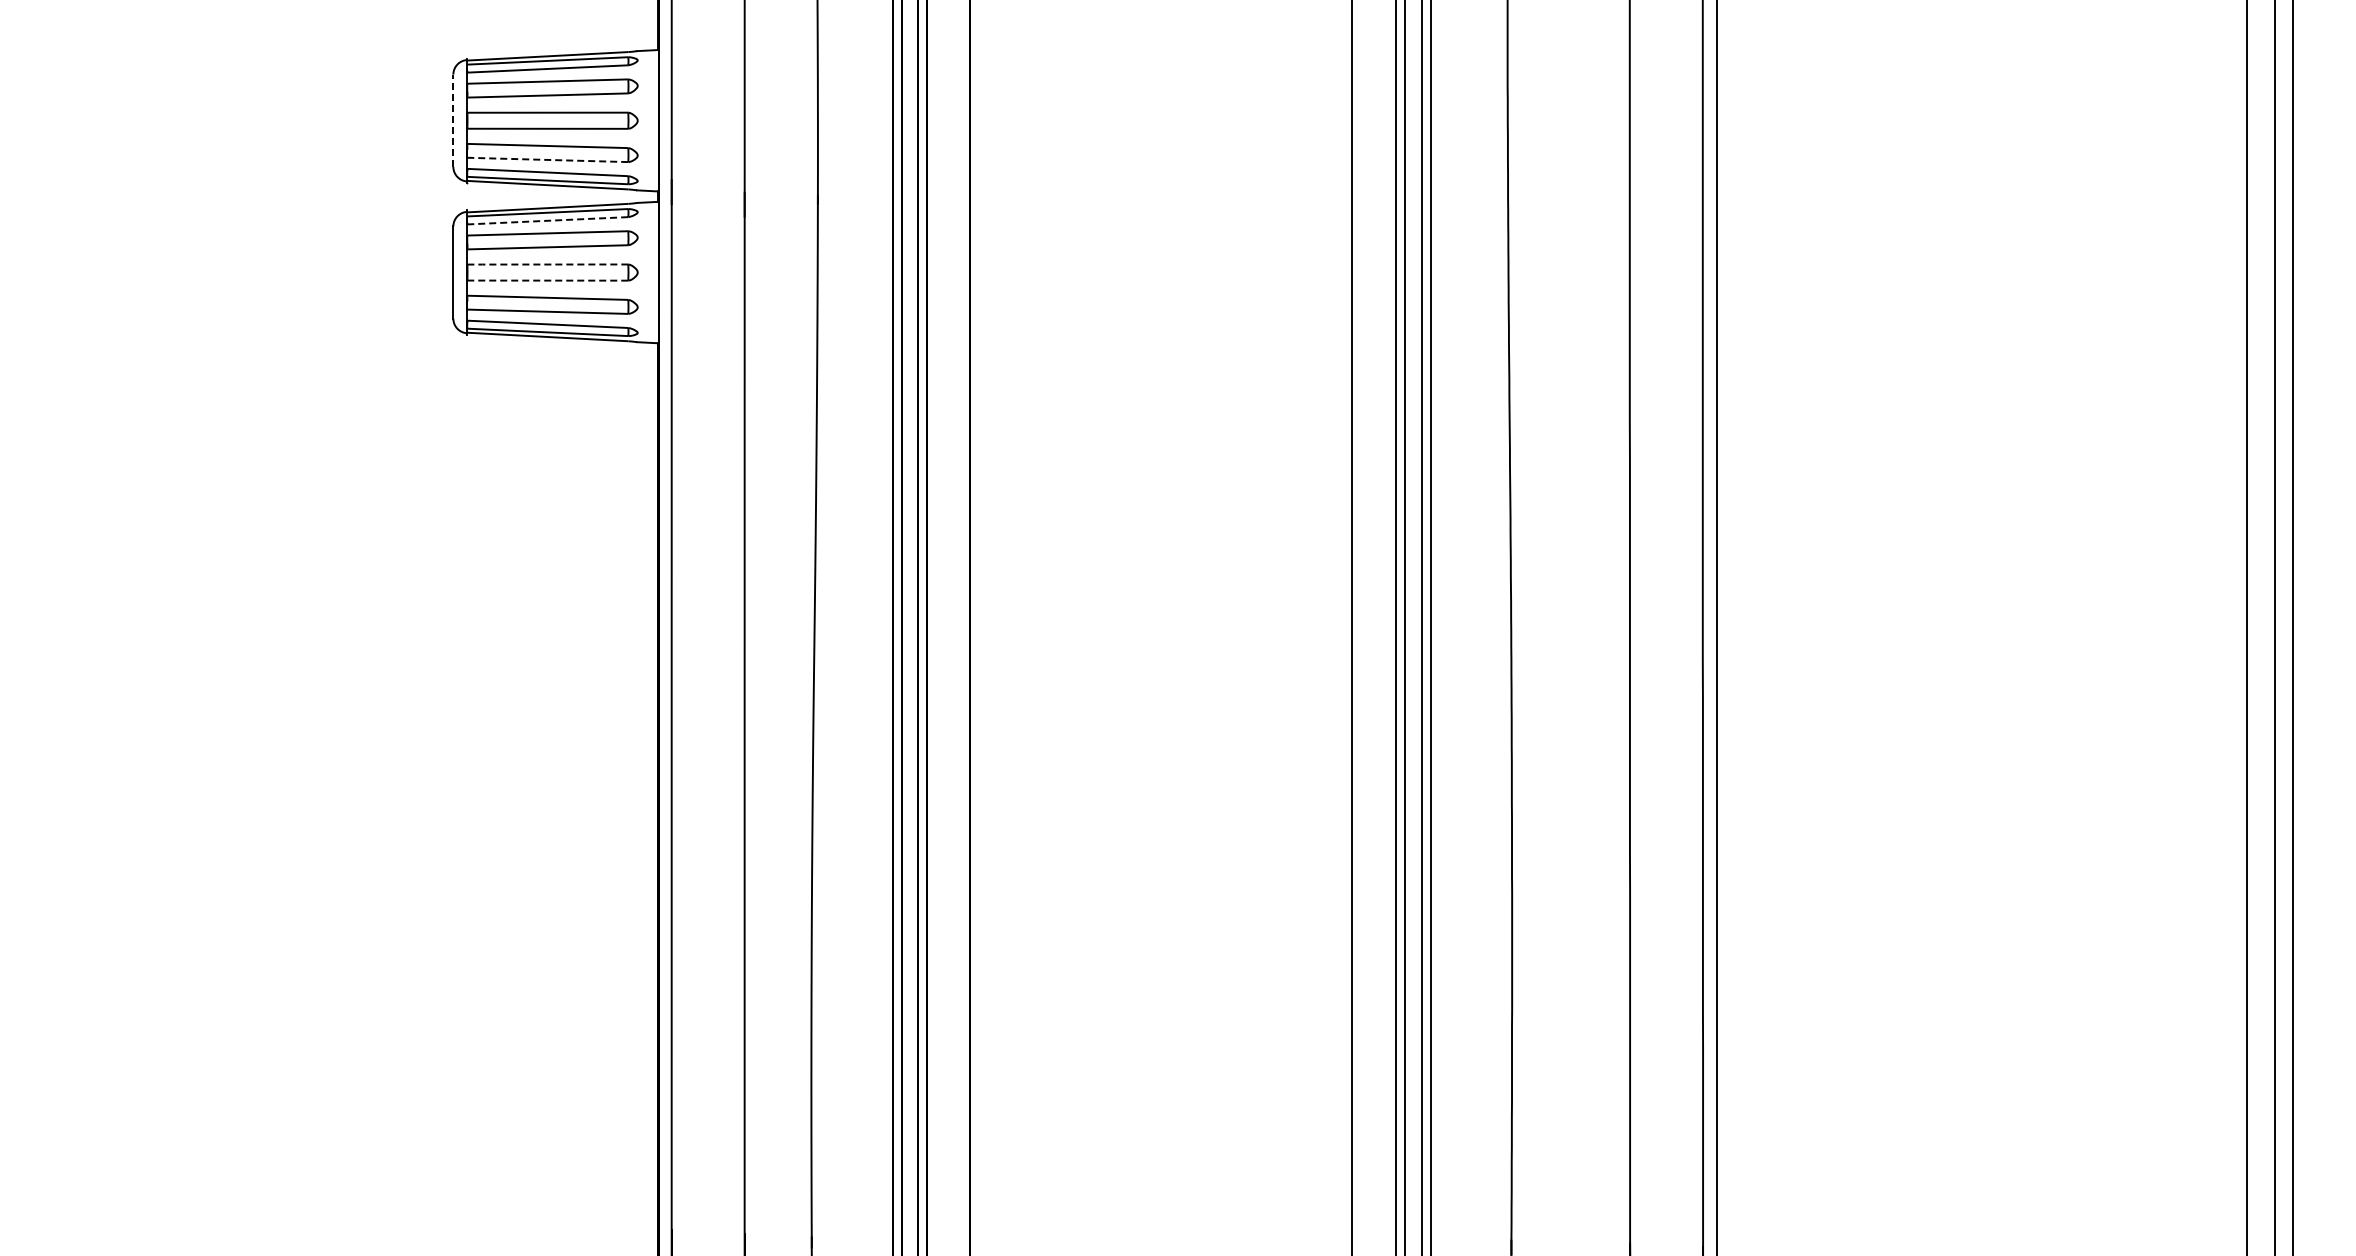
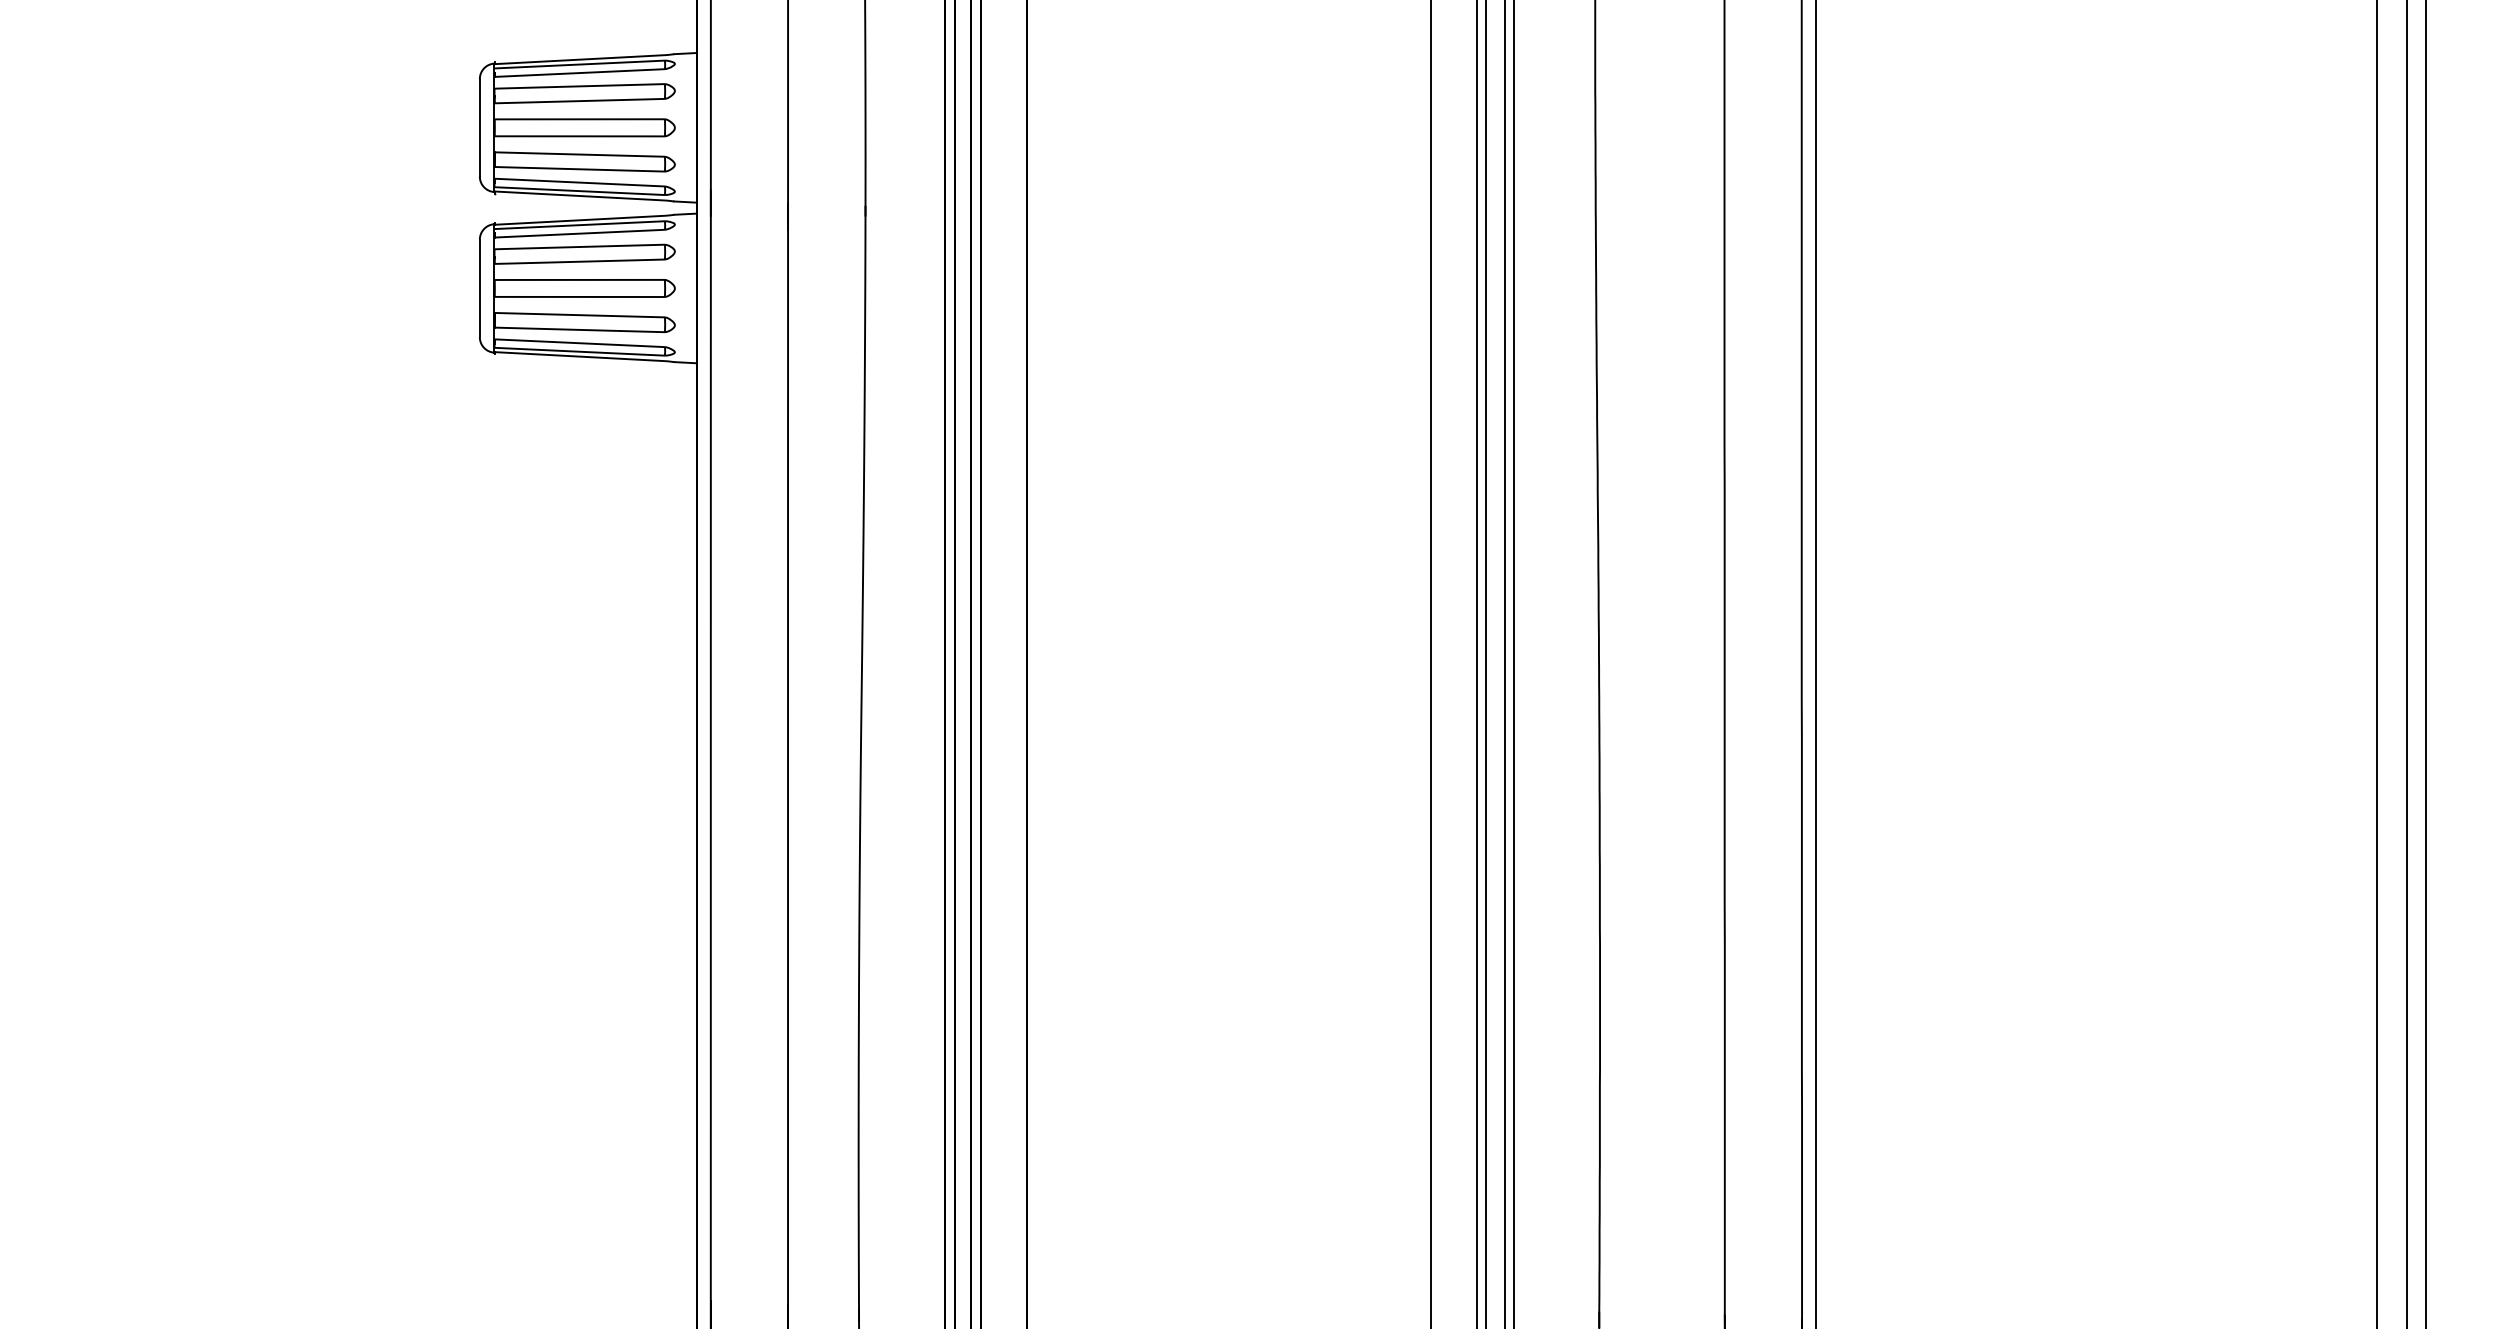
line: (453, 120) -> (479, 127), dashed -> solid
line: (548, 159) -> (580, 168), dashed -> solid
line: (548, 220) -> (580, 233), dashed -> solid
line: (547, 264) -> (579, 279), dashed -> solid
line: (548, 280) -> (580, 296), dashed -> solid

